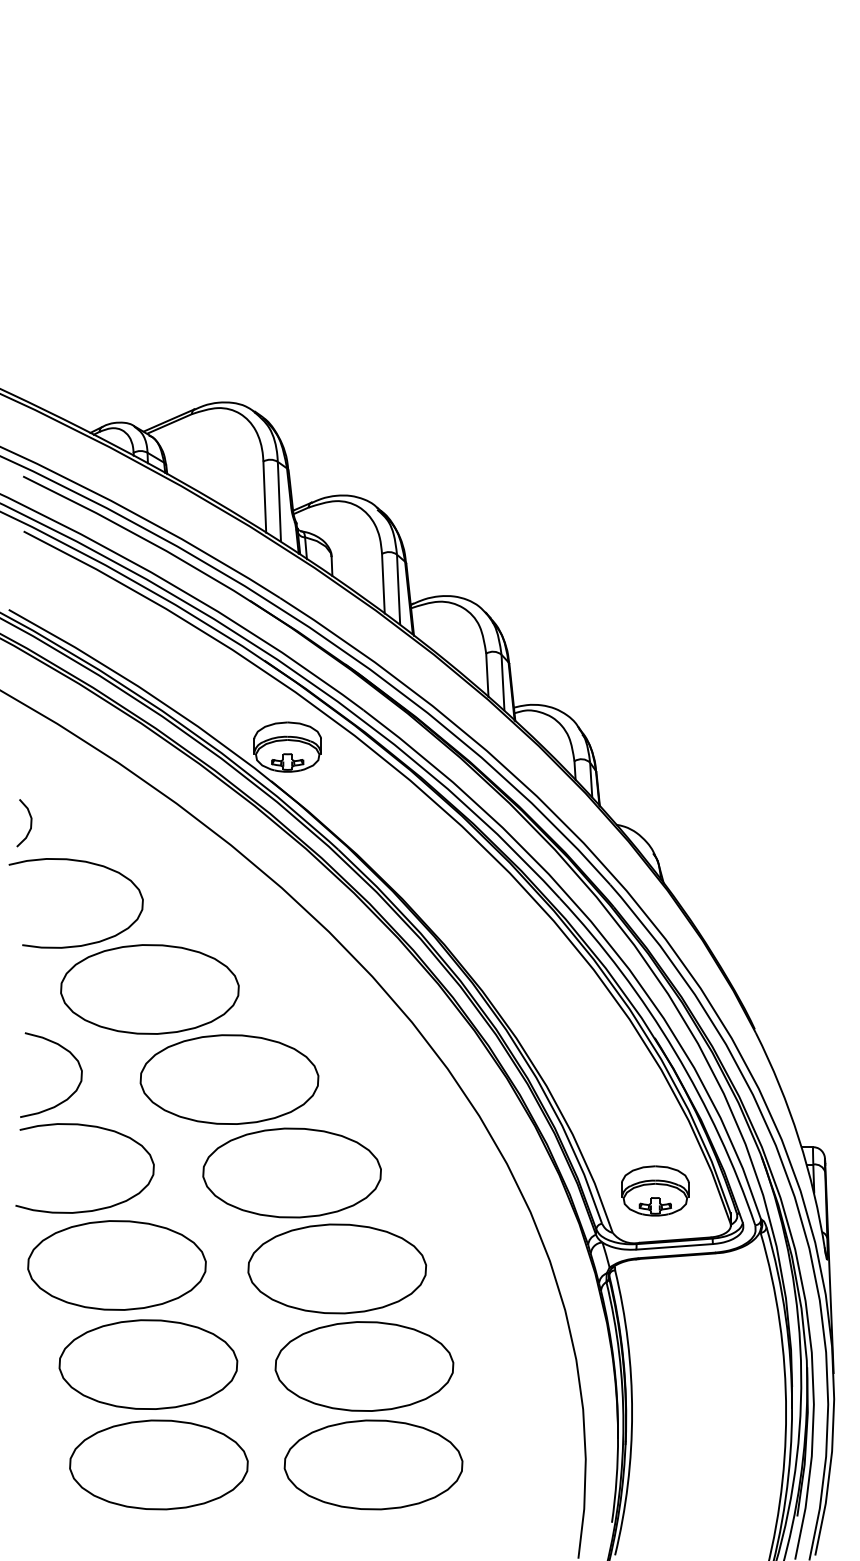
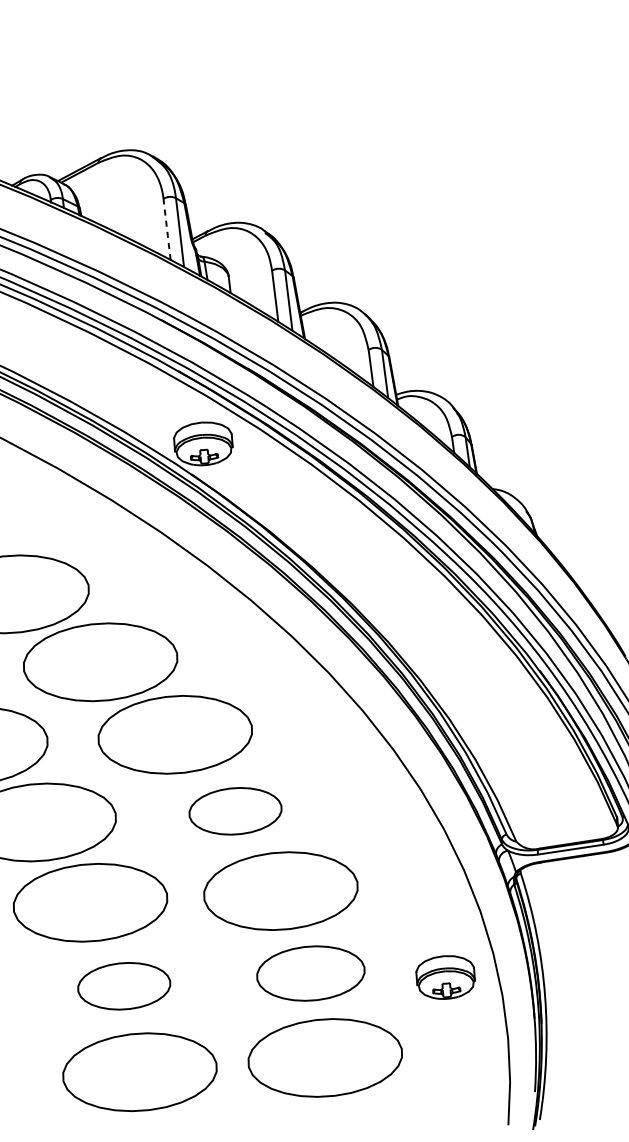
line: (264, 497) -> (166, 229), solid -> dashed
part: (291, 1172) -> (235, 810), size x0.6
part: (655, 1190) -> (445, 977), moved
part: (148, 1364) -> (124, 986), size x0.6
part: (364, 1366) -> (310, 973), size x0.7

